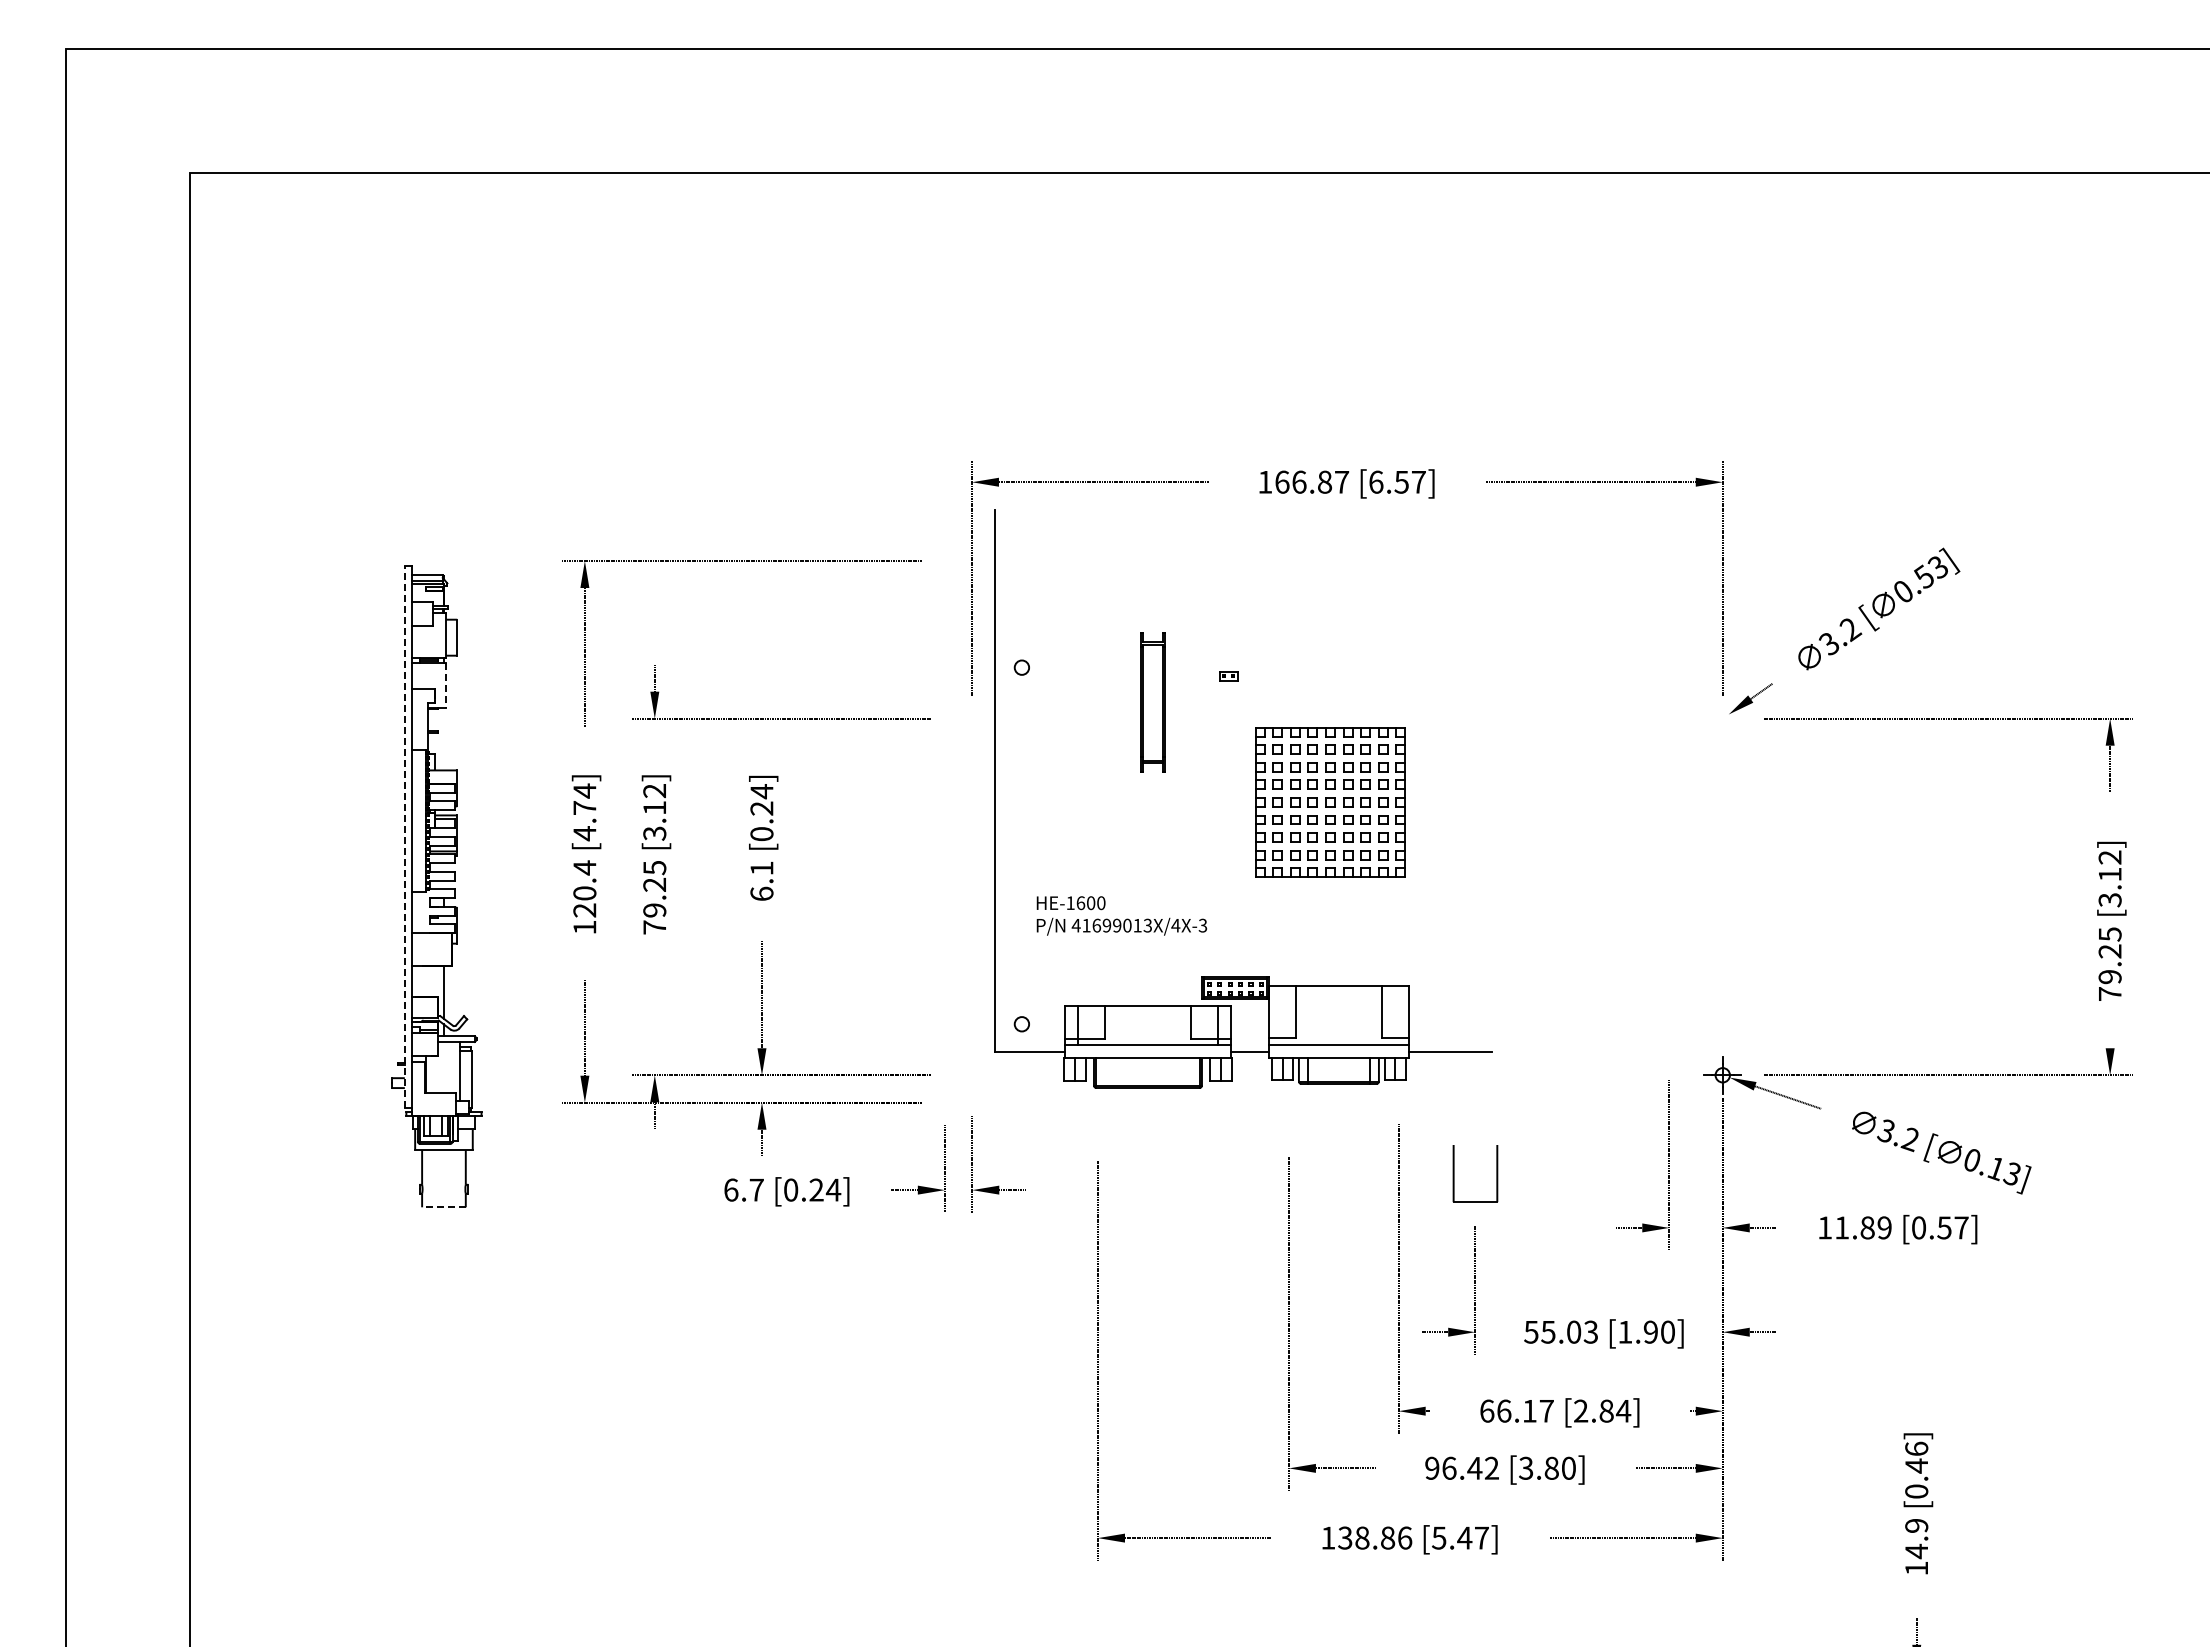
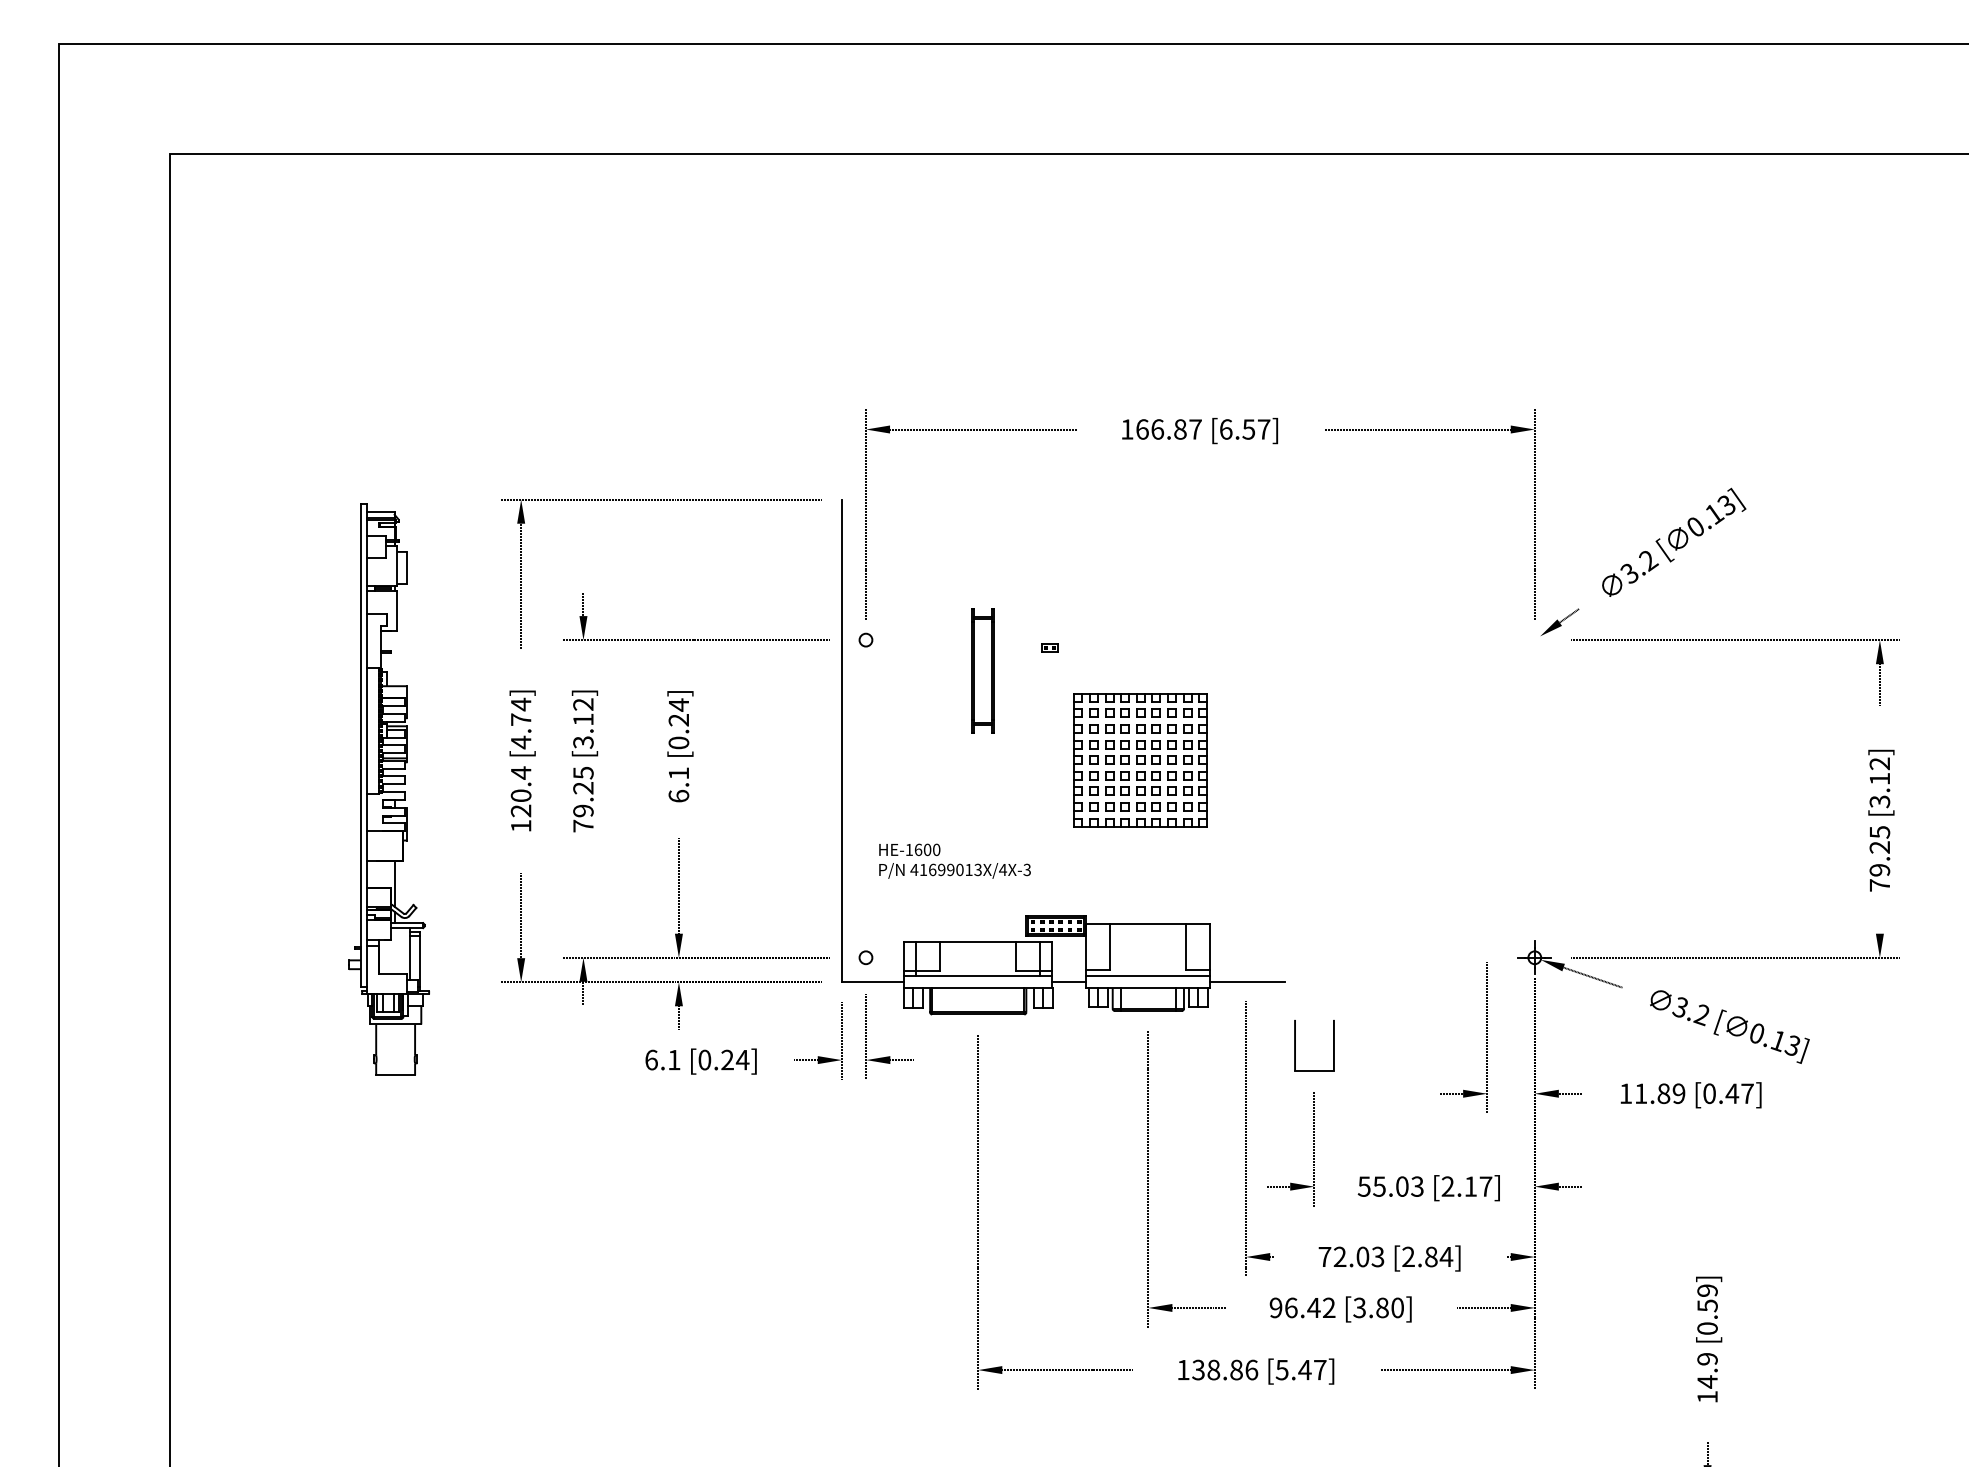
text: (1924, 576) -> (1714, 513), 0.53] -> 0.13]
line: (445, 686) -> (397, 611), dashed -> solid
part: (1255, 798) -> (1074, 756), moved
line: (404, 837) -> (360, 745), dashed -> solid
text: (756, 1189) -> (674, 1059), 6.7 -> 6.1
line: (443, 1207) -> (395, 1075), dashed -> solid
text: (1944, 1227) -> (1732, 1093), [0.57] -> [0.47]
text: (1646, 1331) -> (1466, 1186), [1.90] -> [2.17]
text: (1516, 1410) -> (1351, 1256), 66.17 -> 72.03
text: (1916, 1457) -> (1707, 1298), [0.46] -> [0.59]

